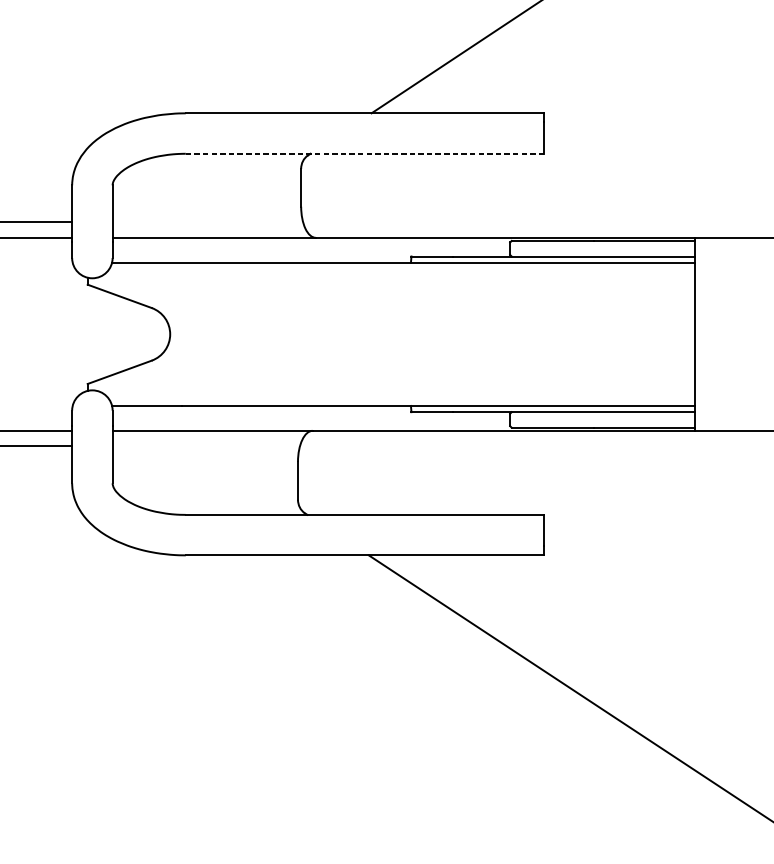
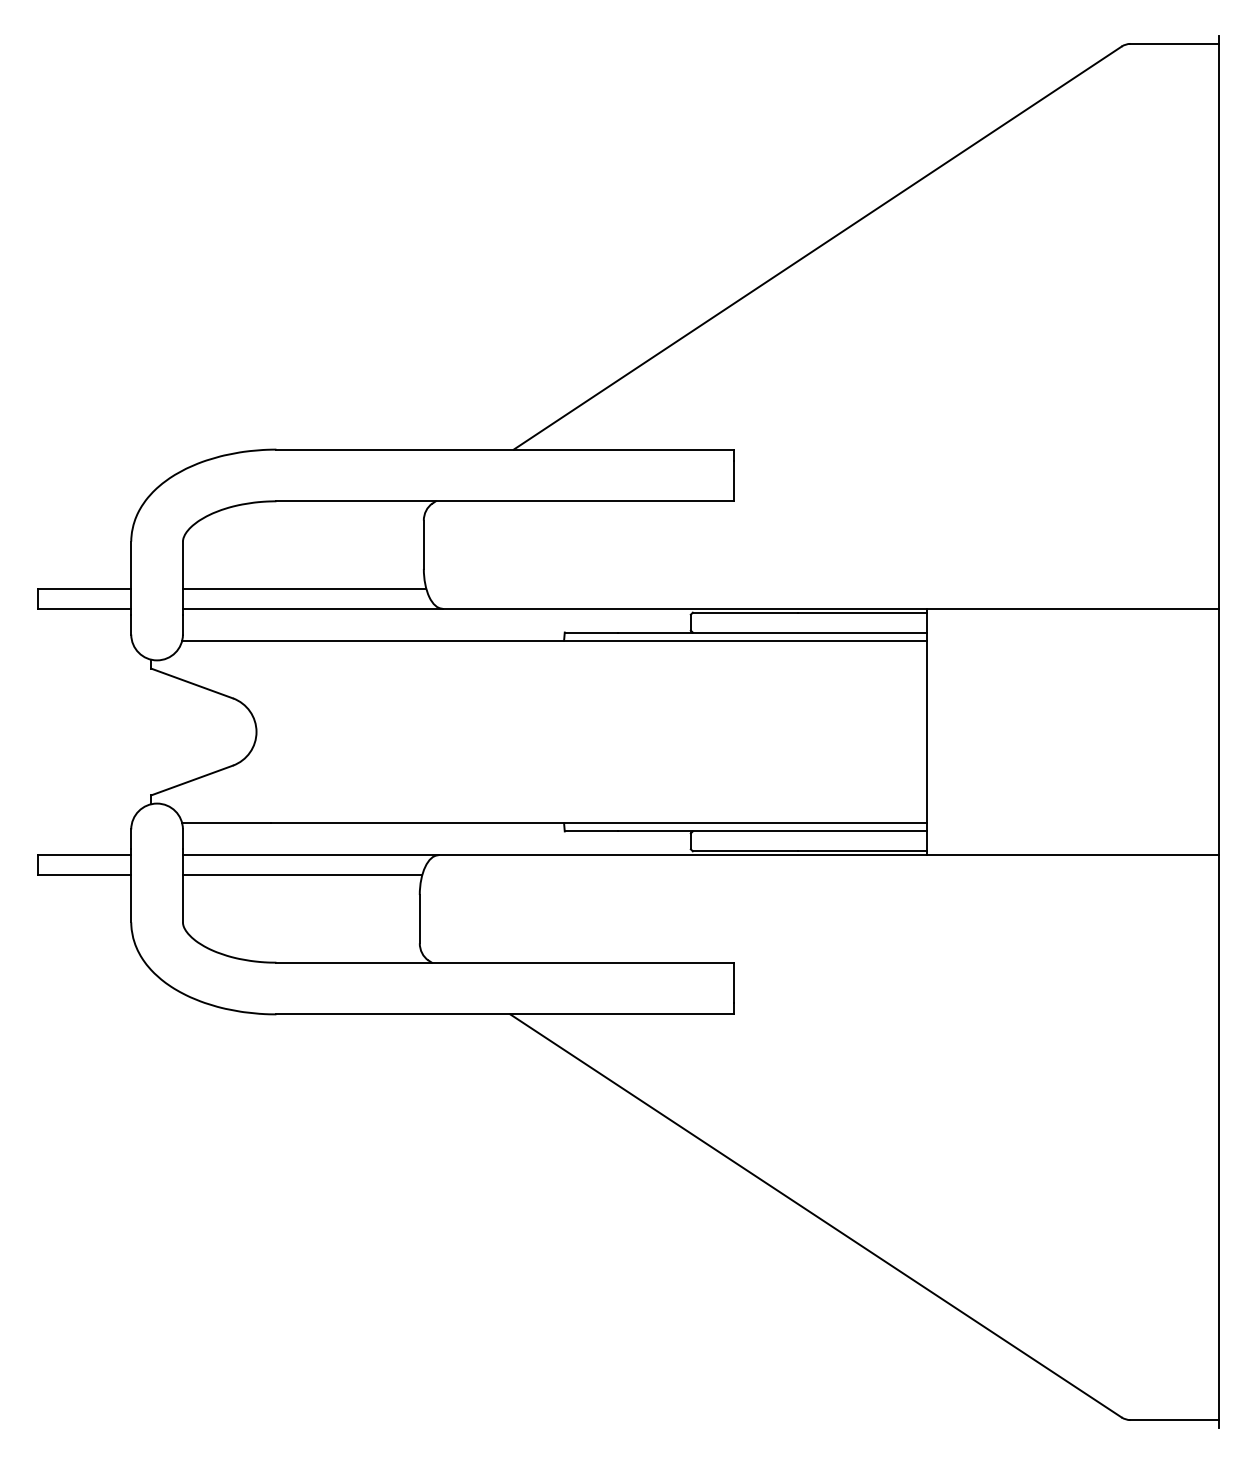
line: (365, 153) -> (505, 501), dashed -> solid
line: (207, 222) -> (304, 588), added
line: (206, 446) -> (302, 875), added

